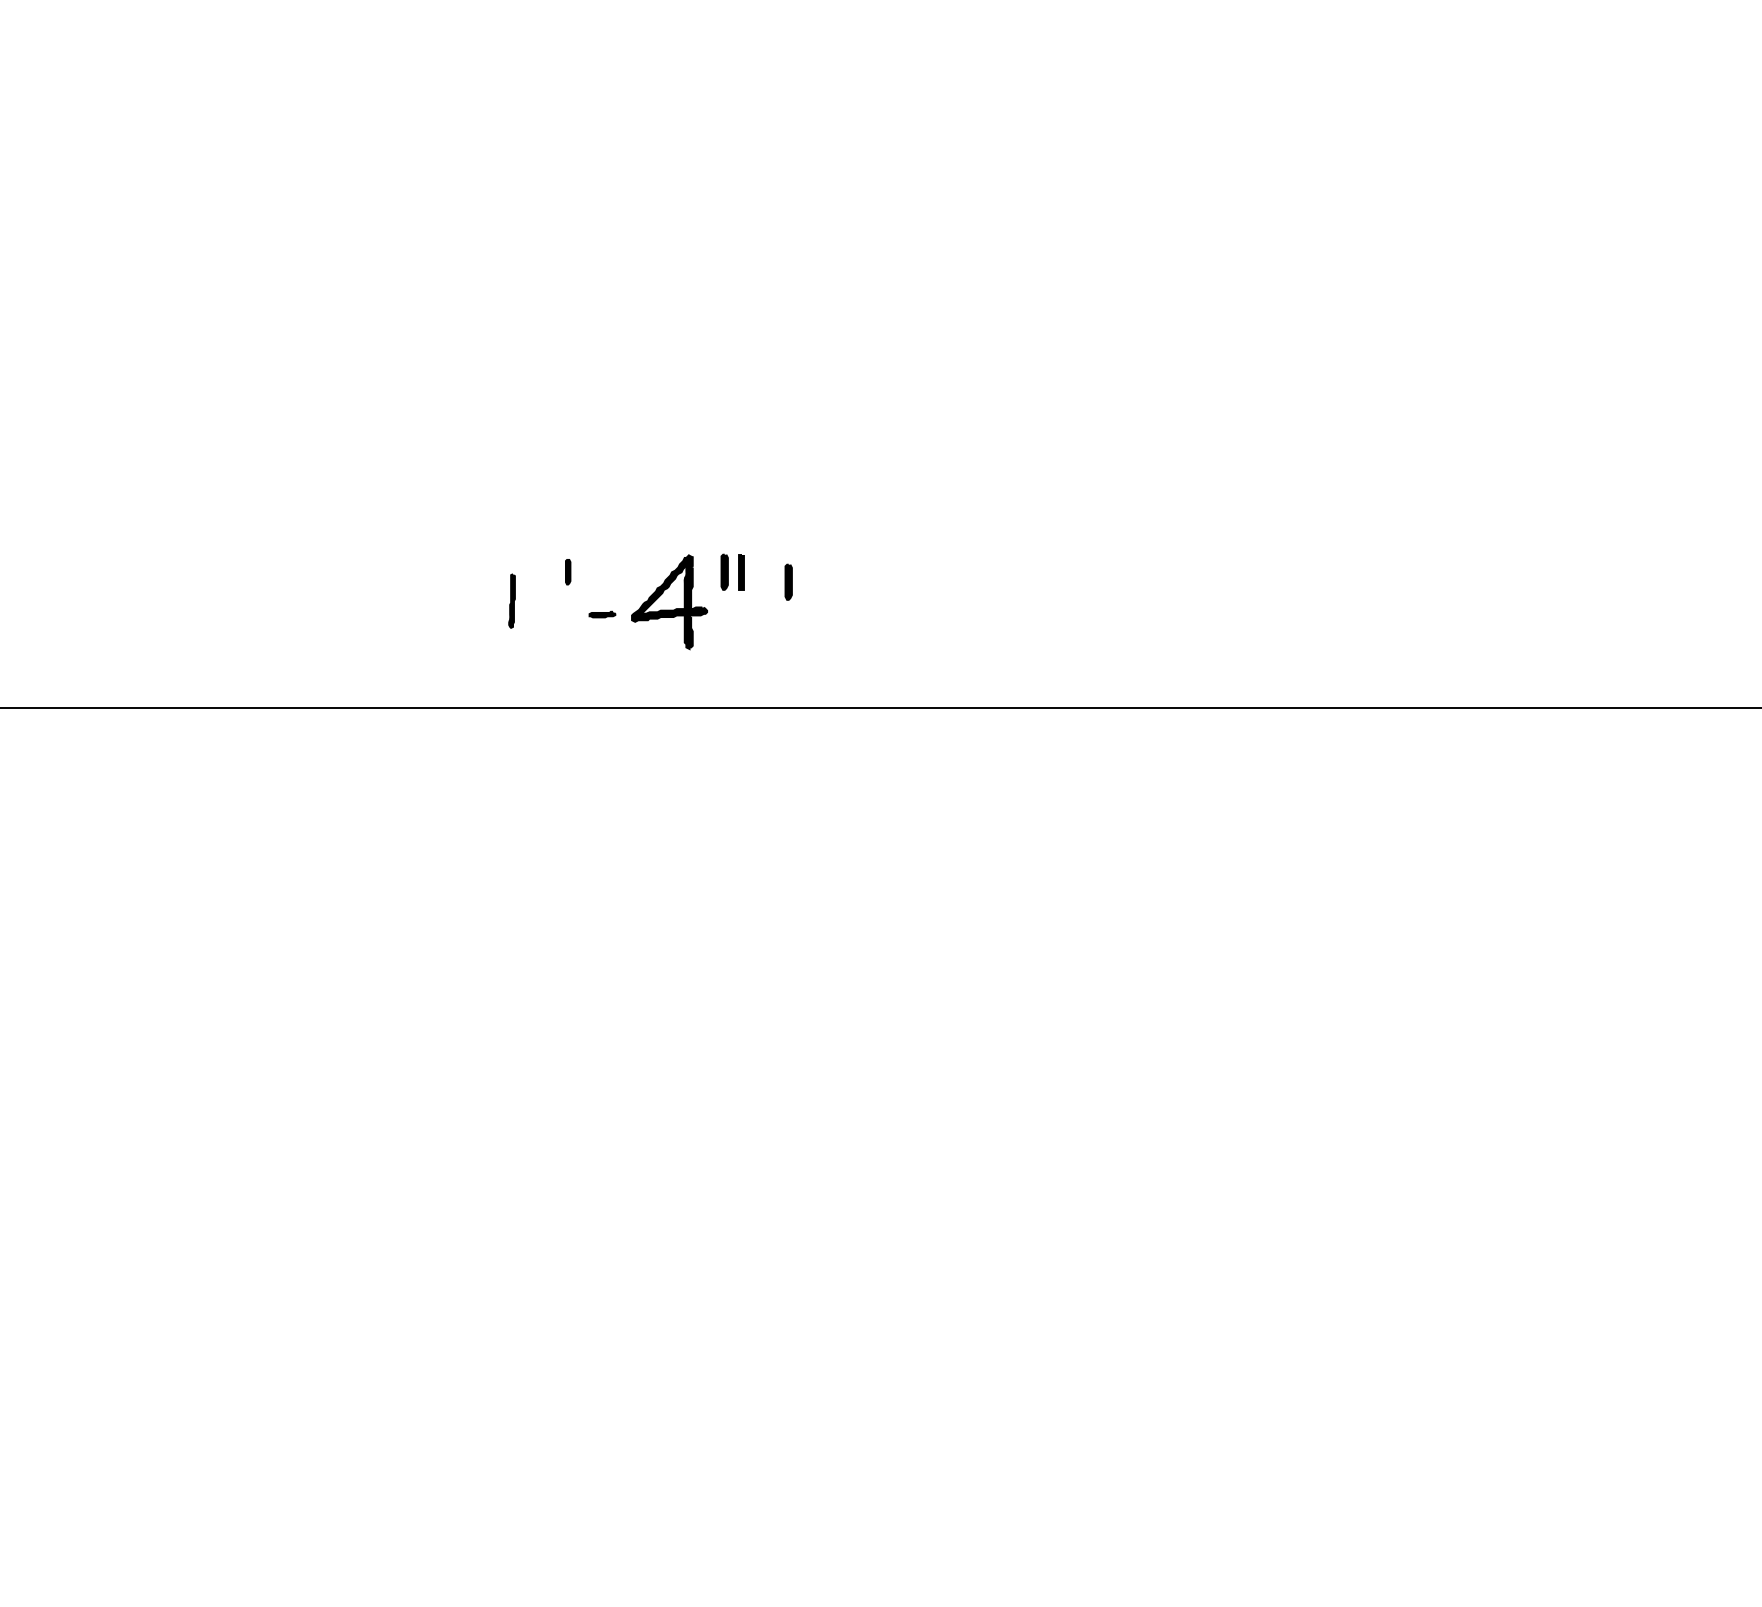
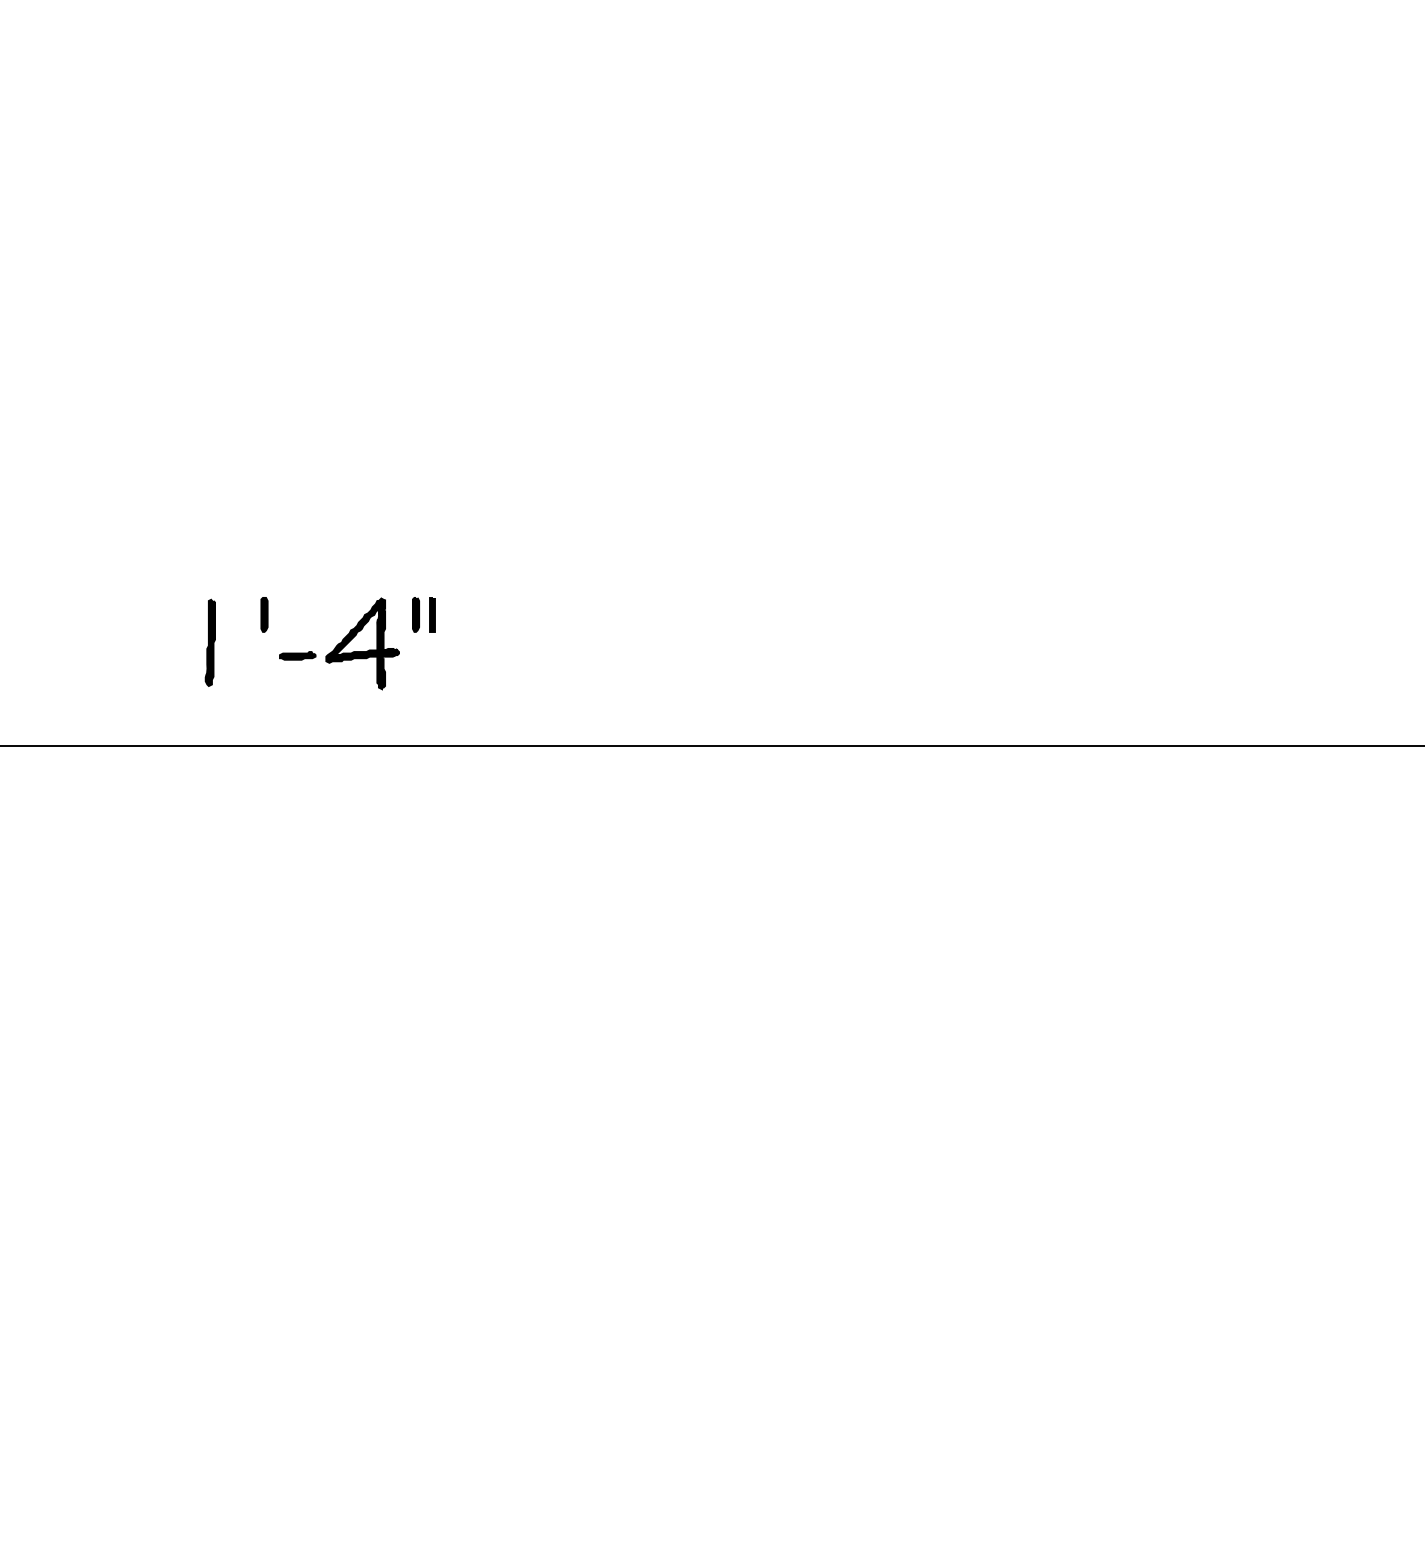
part: (568, 571) -> (264, 614), size x1.43
part: (788, 581) -> (477, 623), removed
part: (511, 600) -> (209, 642), size x1.67
part: (602, 614) -> (297, 655), size x1.43

